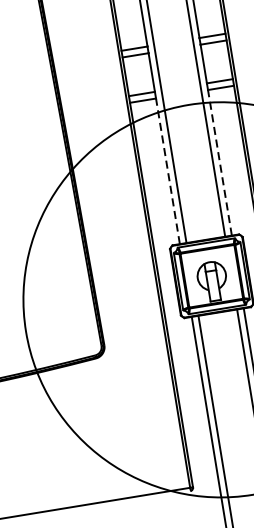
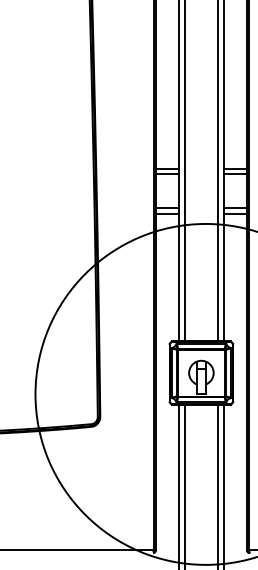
line: (220, 162) -> (224, 277), dashed -> solid
line: (167, 171) -> (178, 277), dashed -> solid

